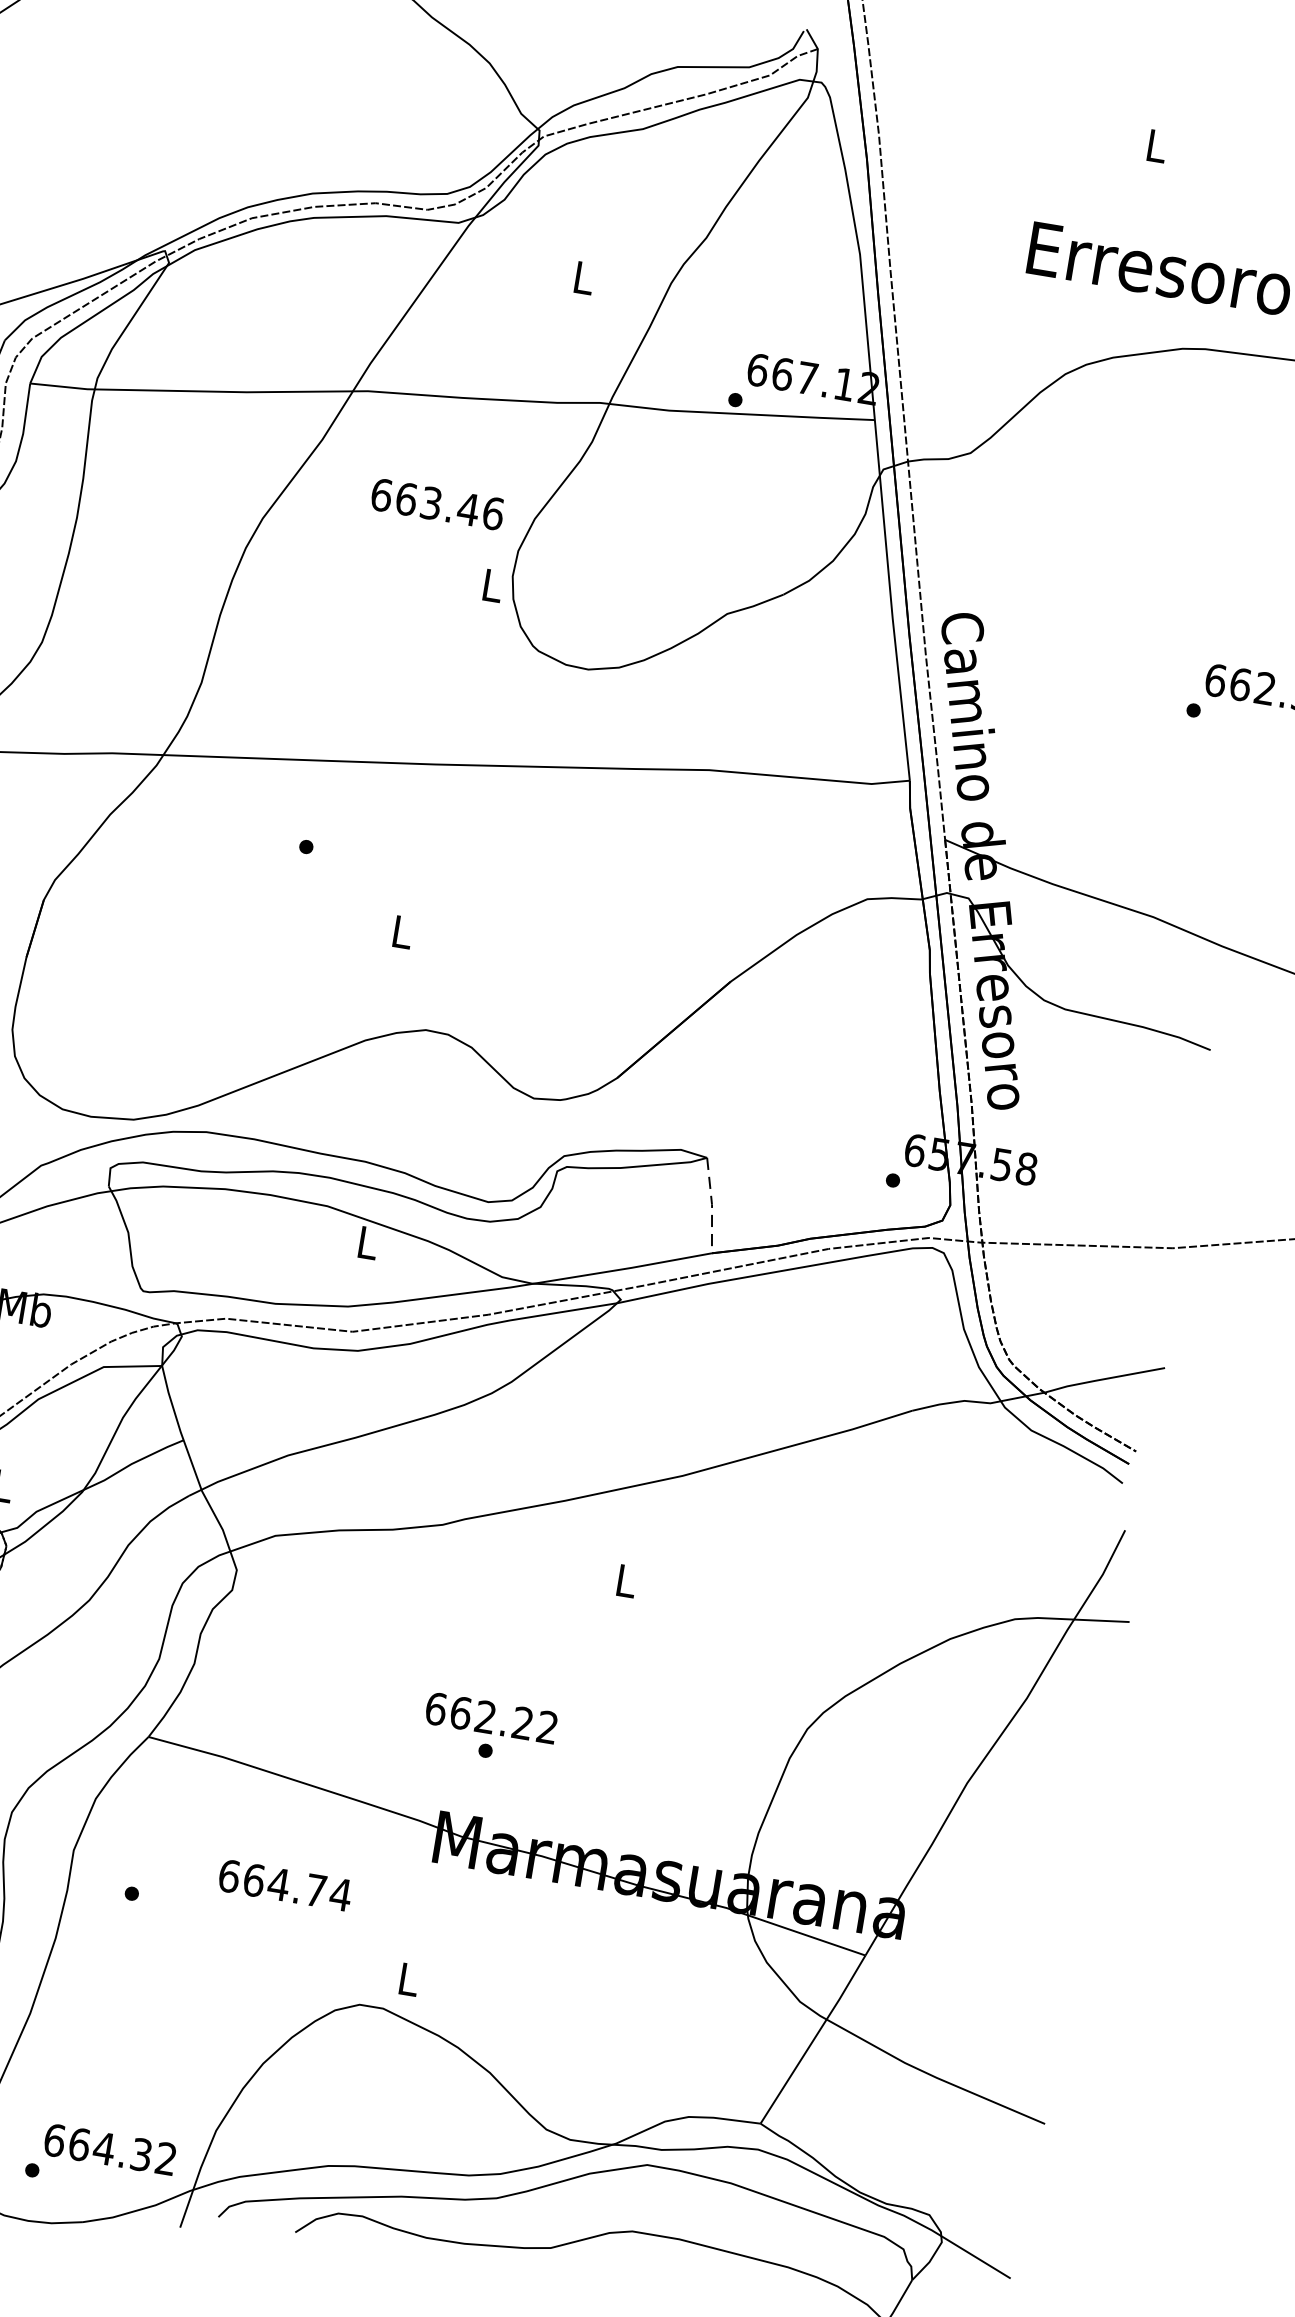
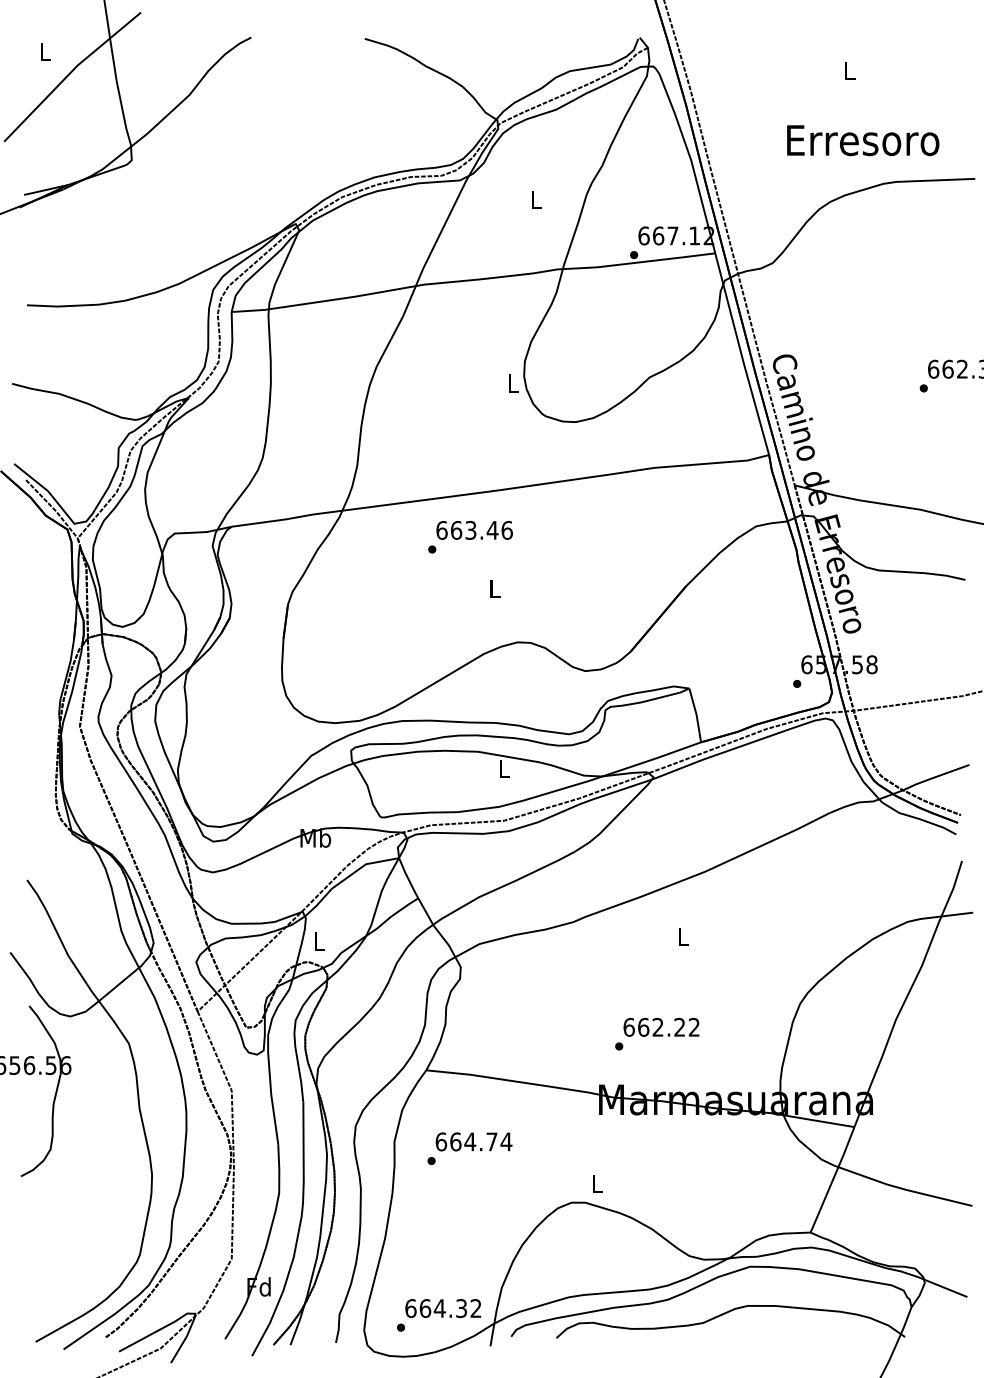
text: (437, 504) -> (474, 530), moved
line: (711, 1204) -> (696, 714), dashed -> solid
text: (491, 1716) -> (661, 1026), moved
text: (284, 1884) -> (473, 1141), moved

